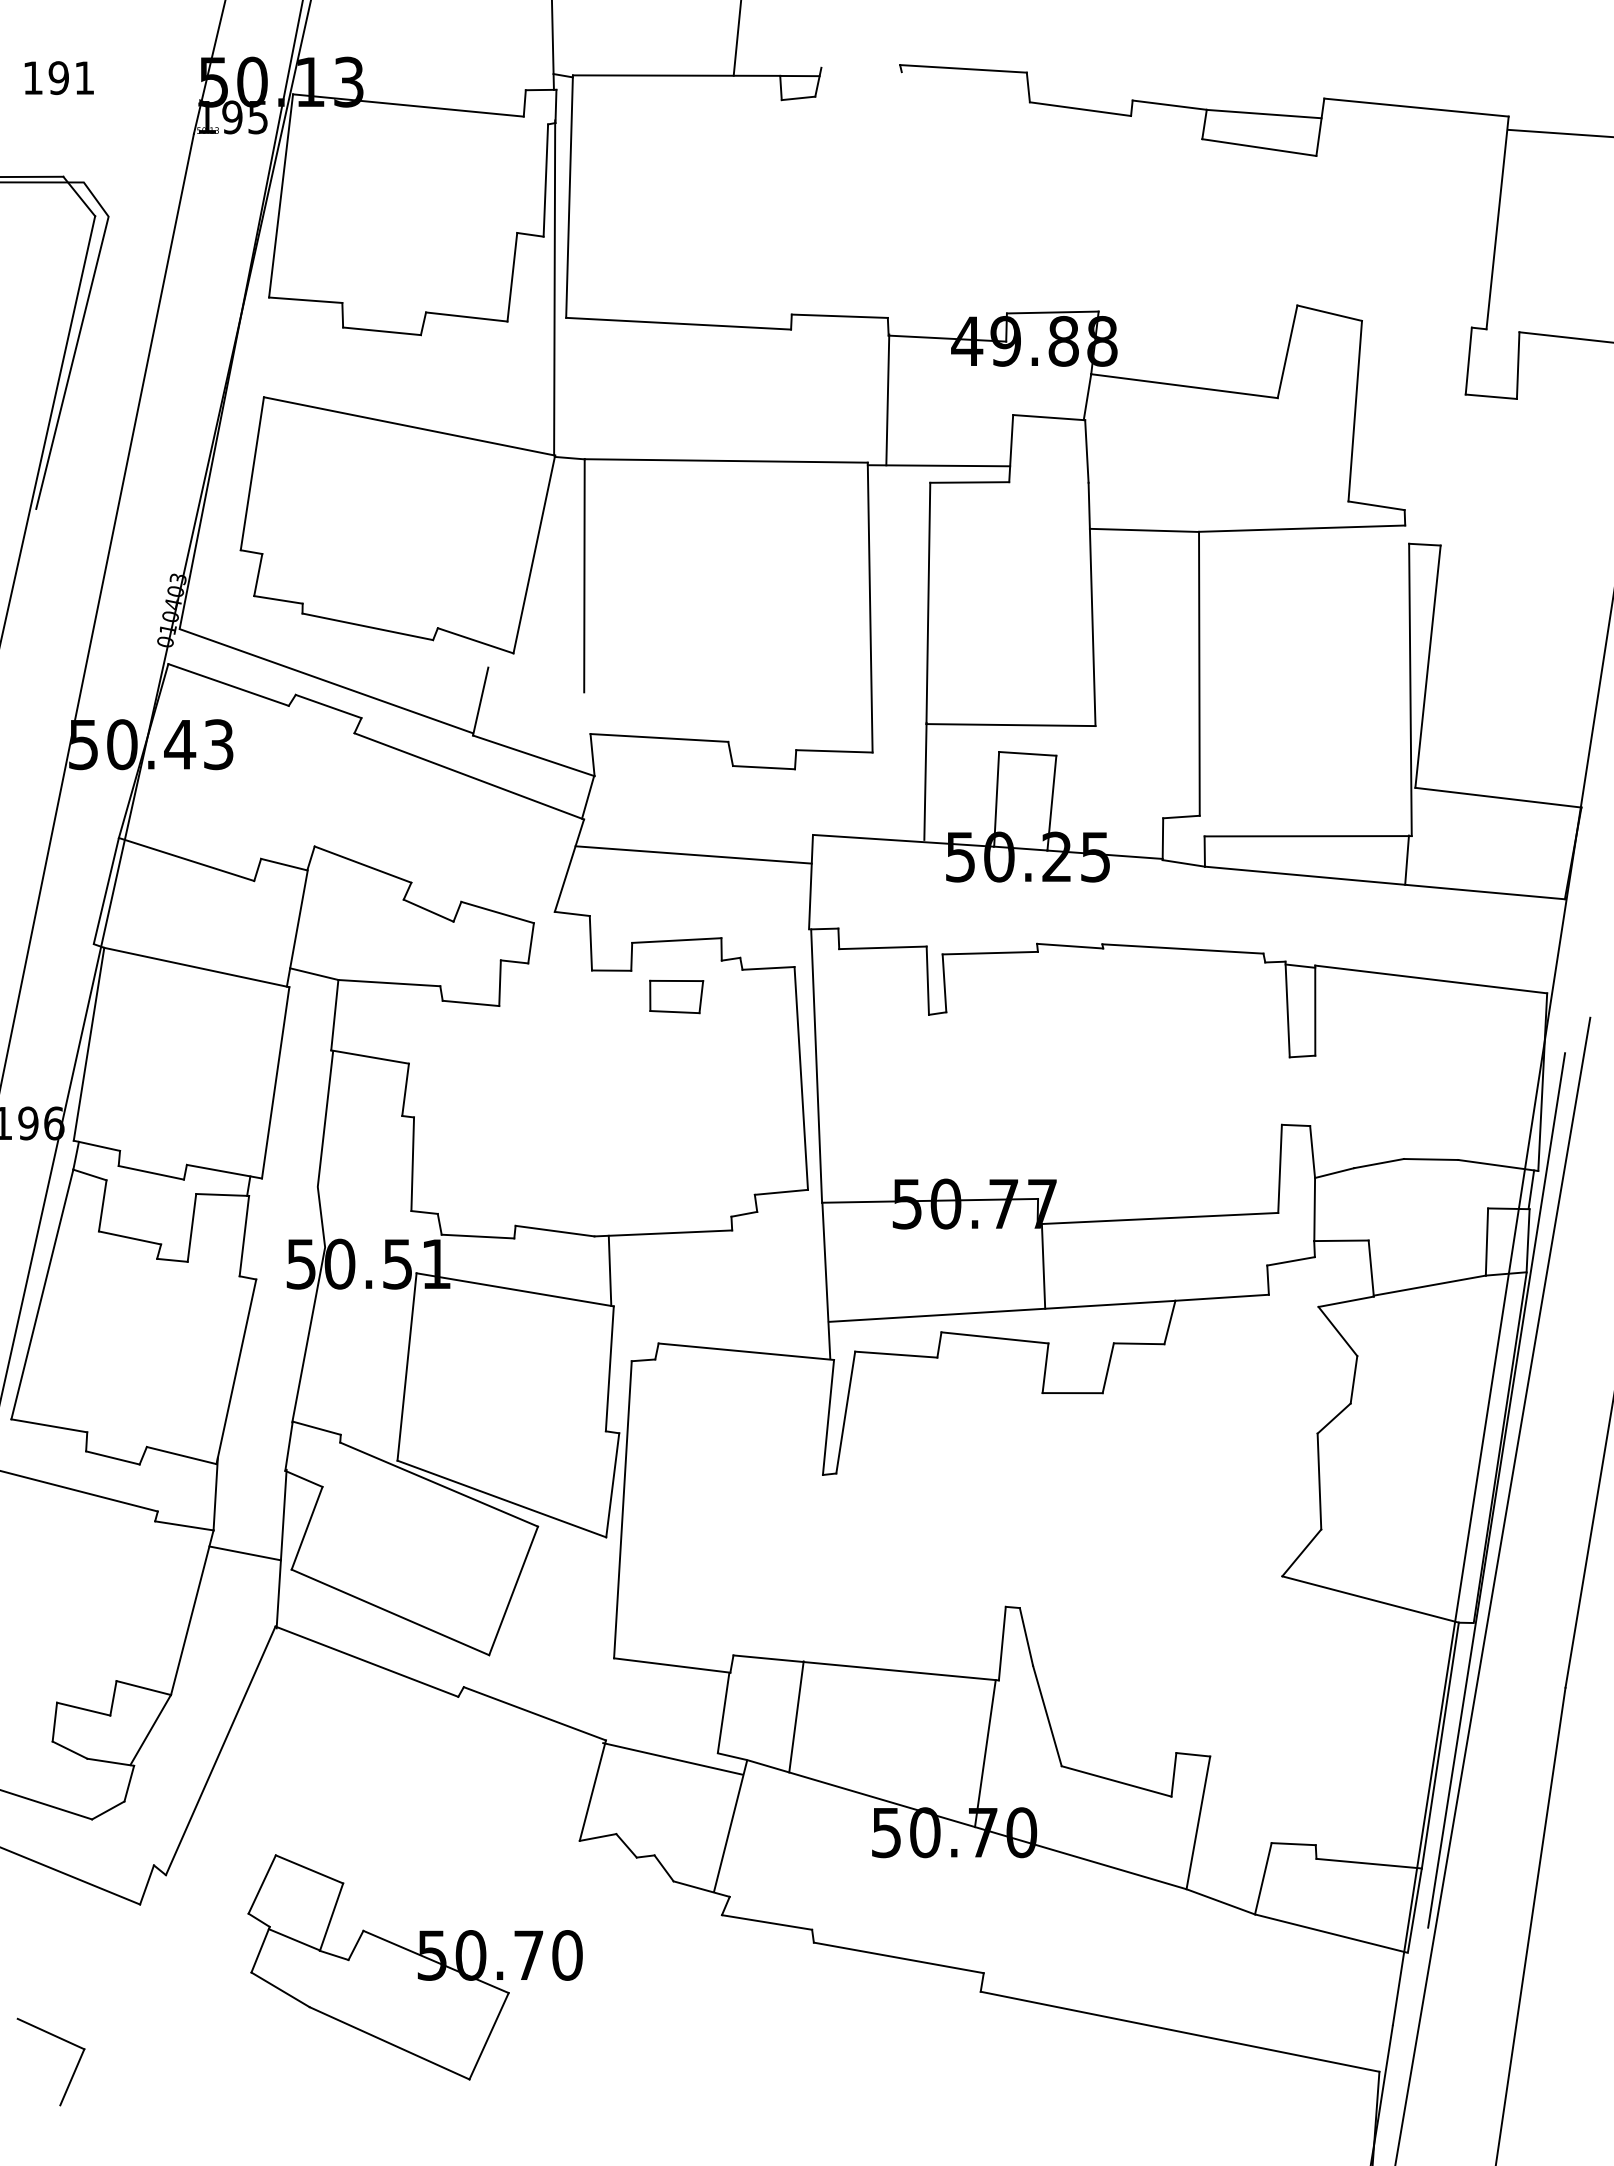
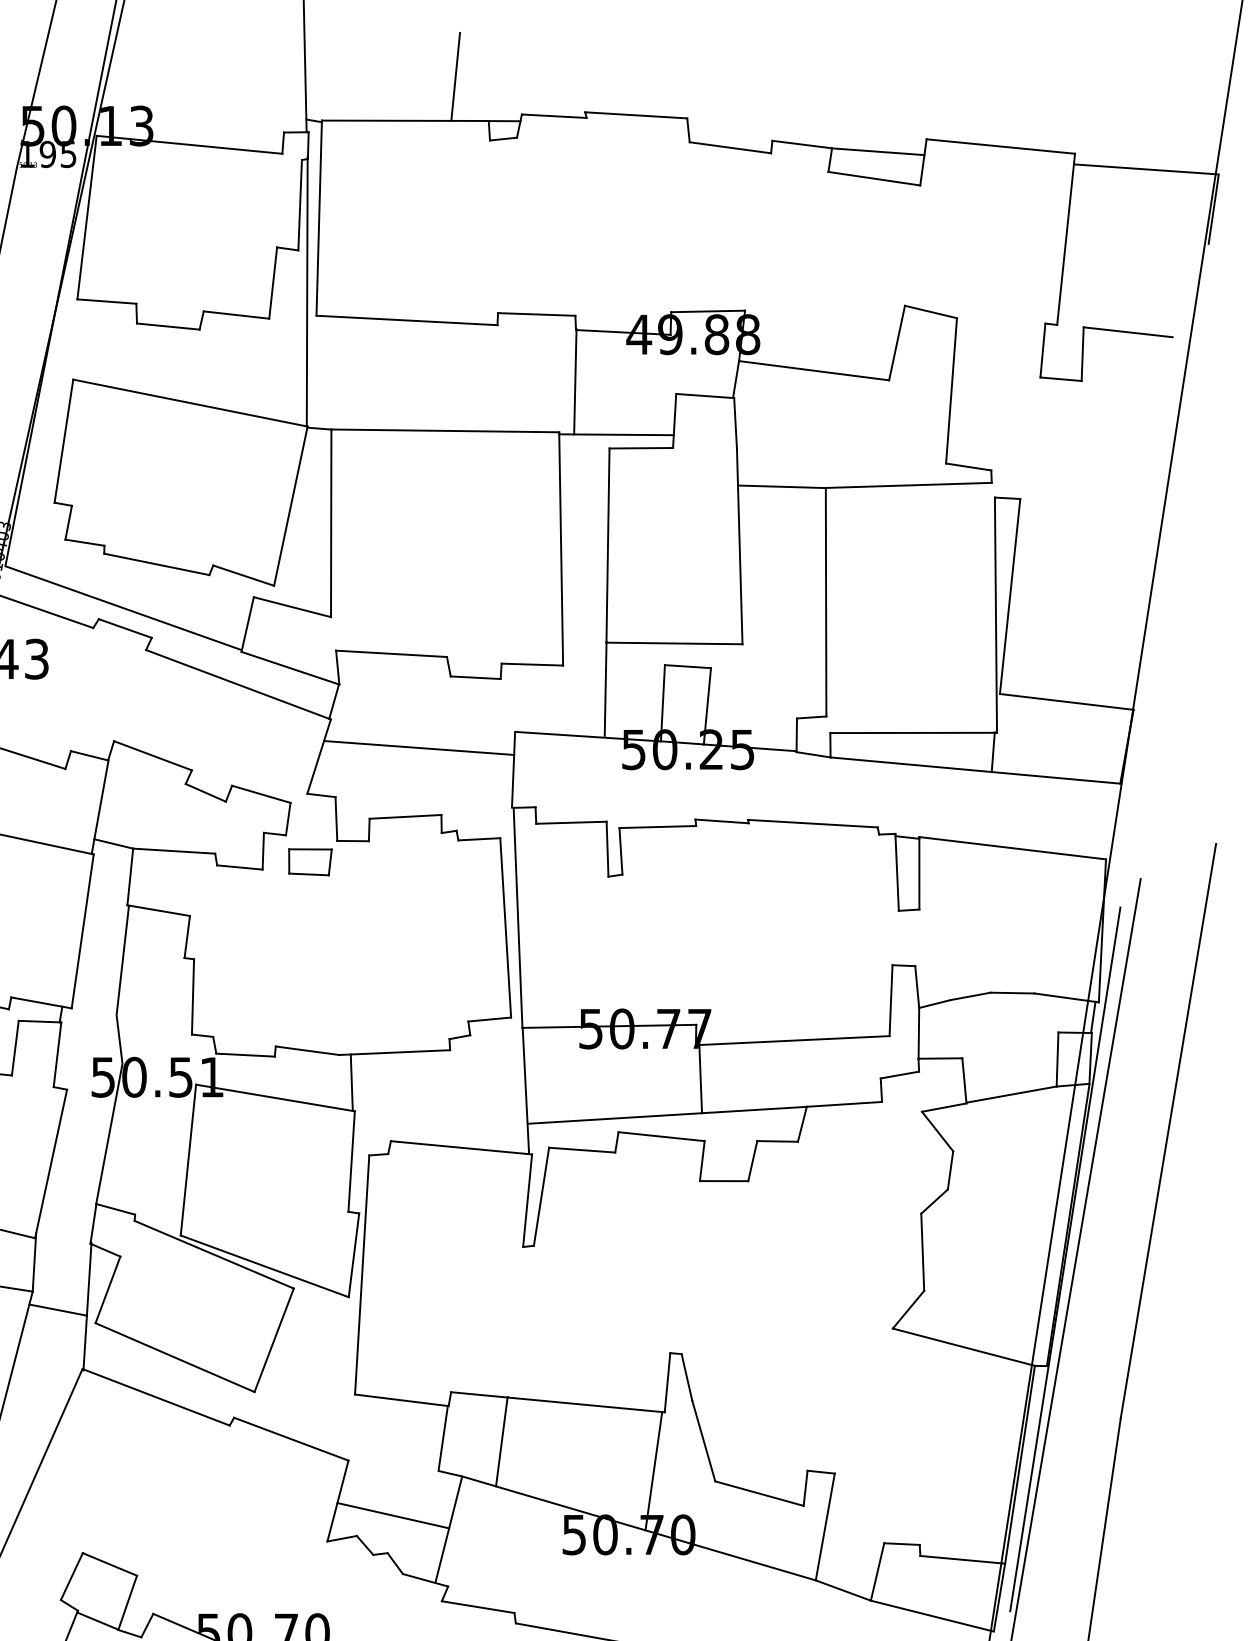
line: (861, 69) -> (554, 115), added
line: (536, 679) -> (292, 606), added
part: (676, 996) -> (310, 861), moved
line: (672, 1758) -> (393, 1515), moved

